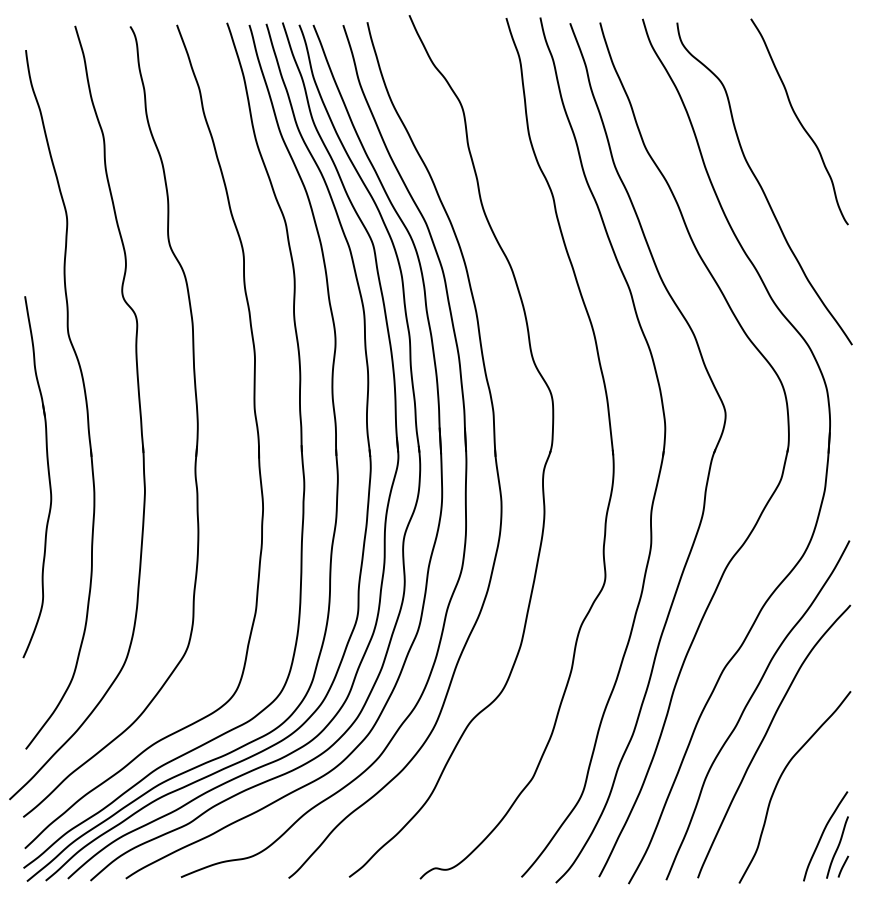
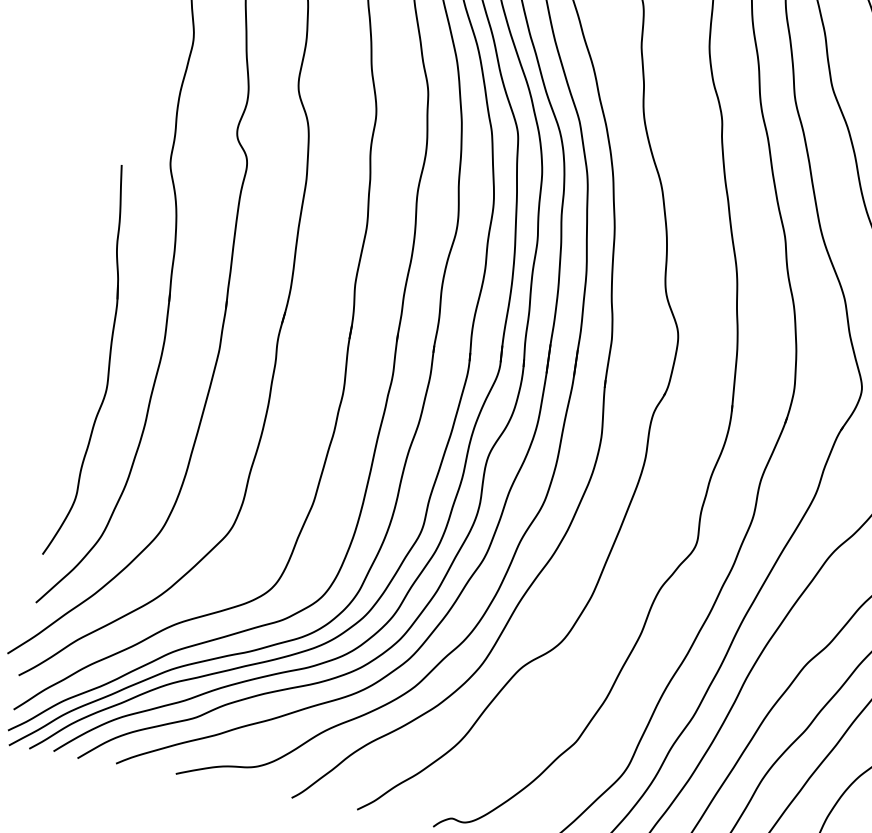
part: (48, 477) -> (108, 365), moved

